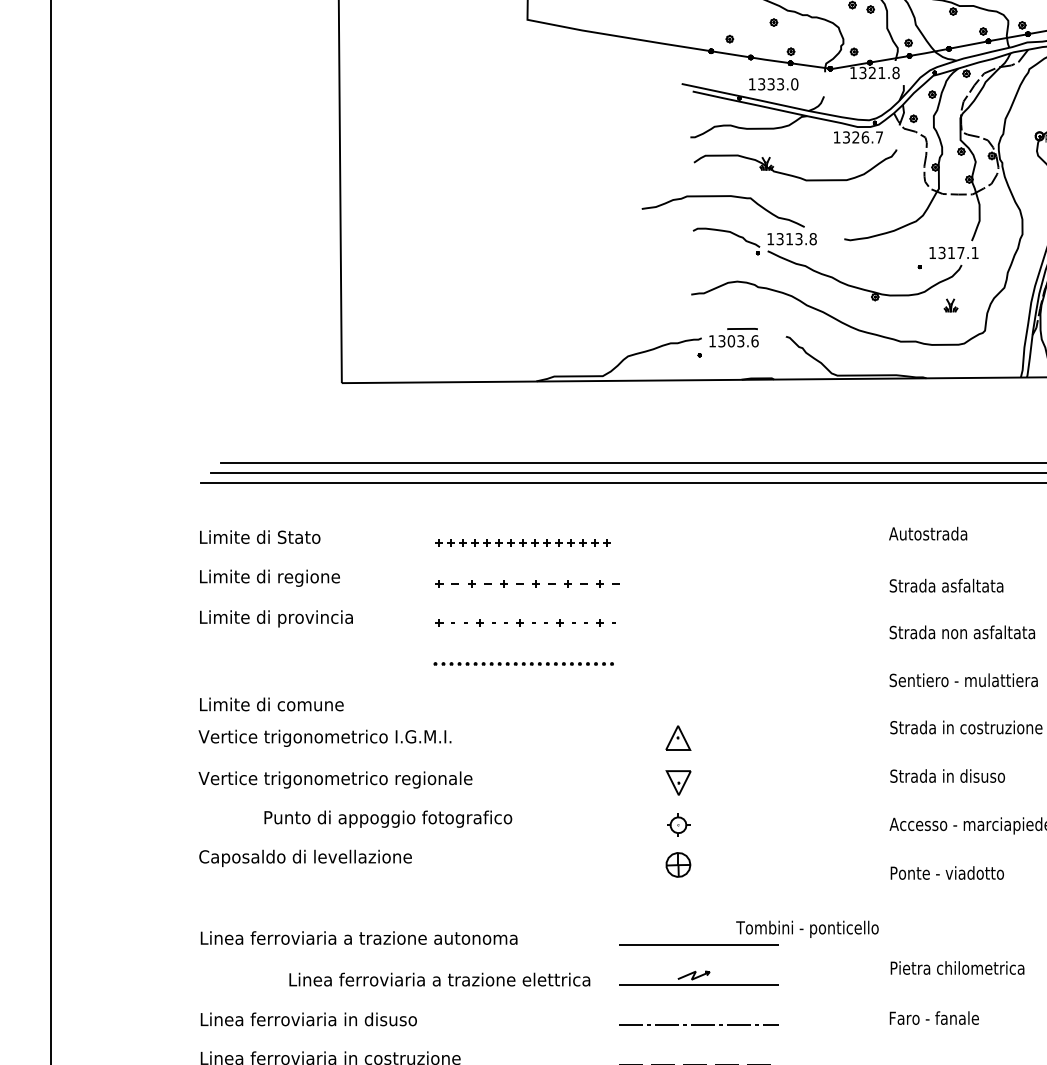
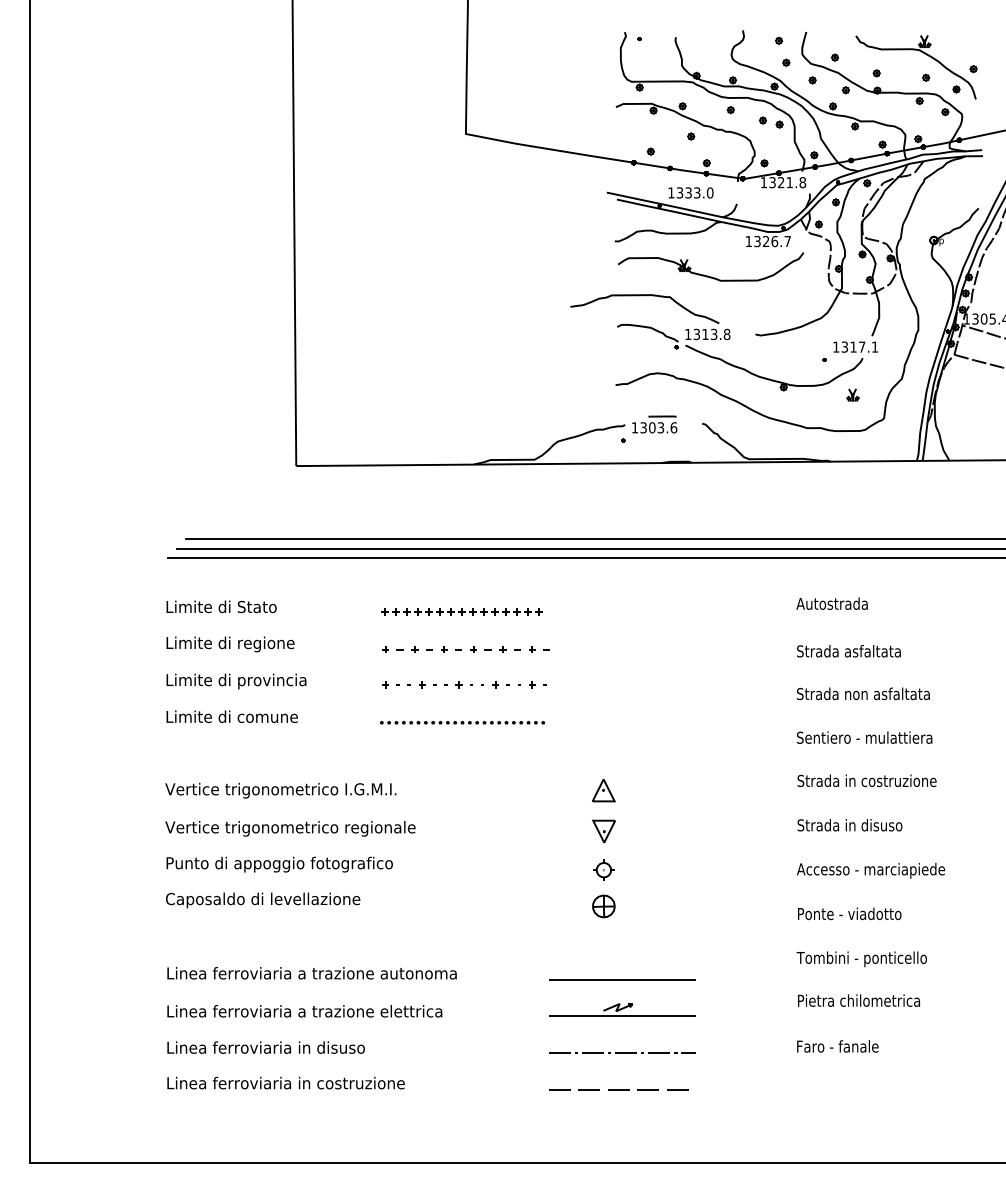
text: (270, 704) -> (231, 716), moved
text: (388, 819) -> (279, 864), moved
text: (807, 929) -> (861, 959), moved
text: (439, 979) -> (304, 1011), moved

